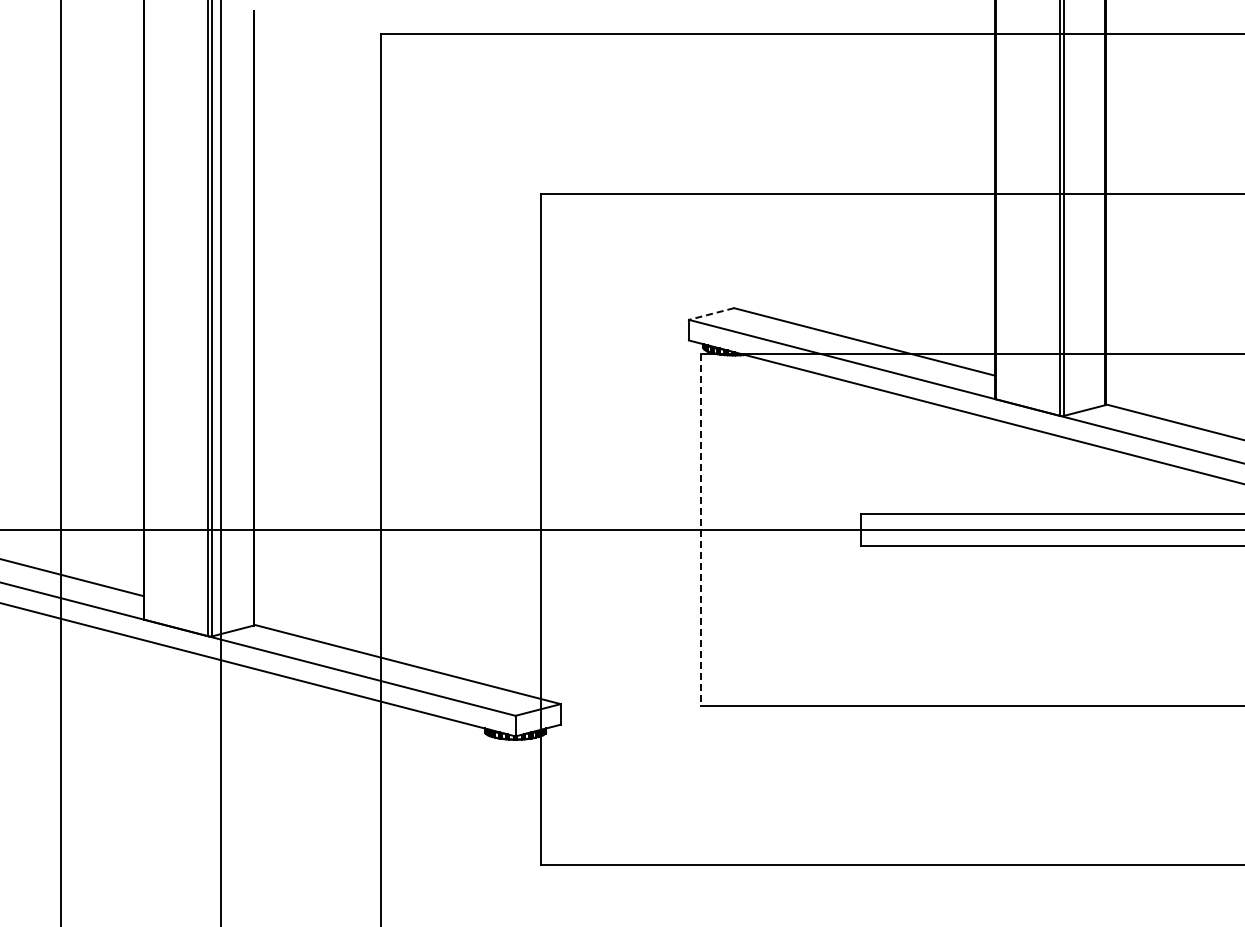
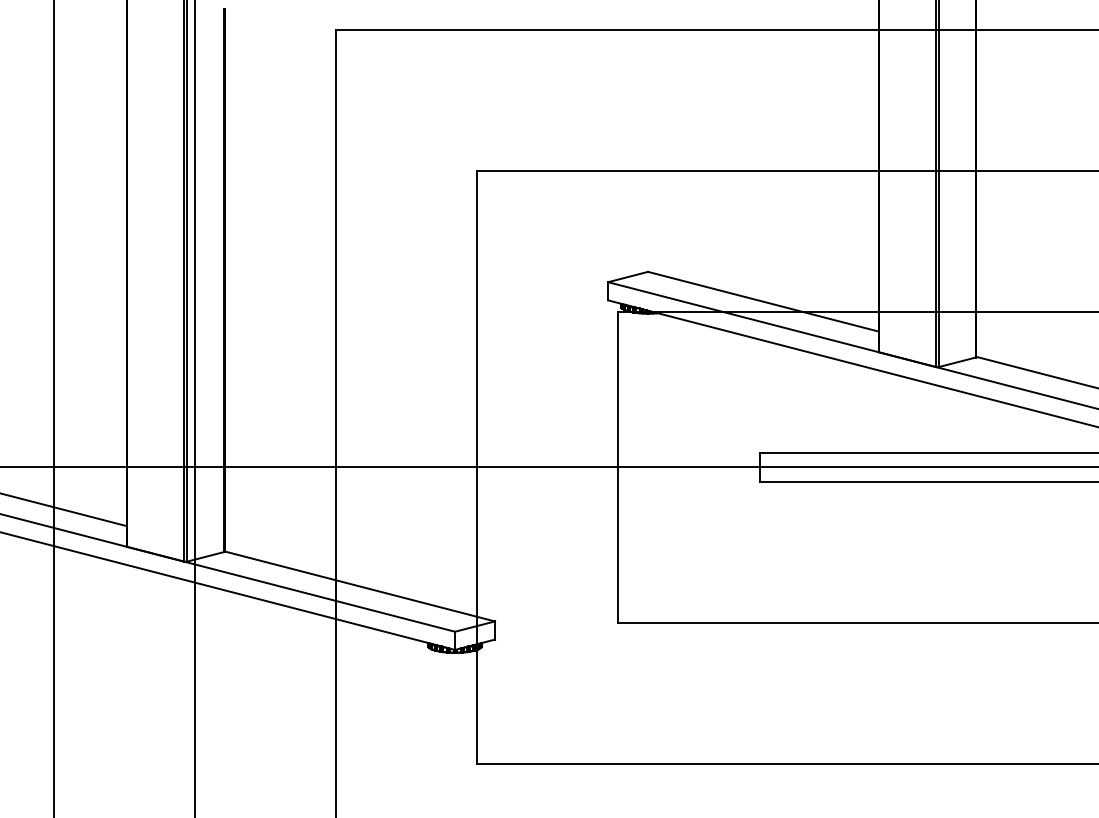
line: (711, 314) -> (628, 277), dashed -> solid
line: (700, 529) -> (618, 467), dashed -> solid

